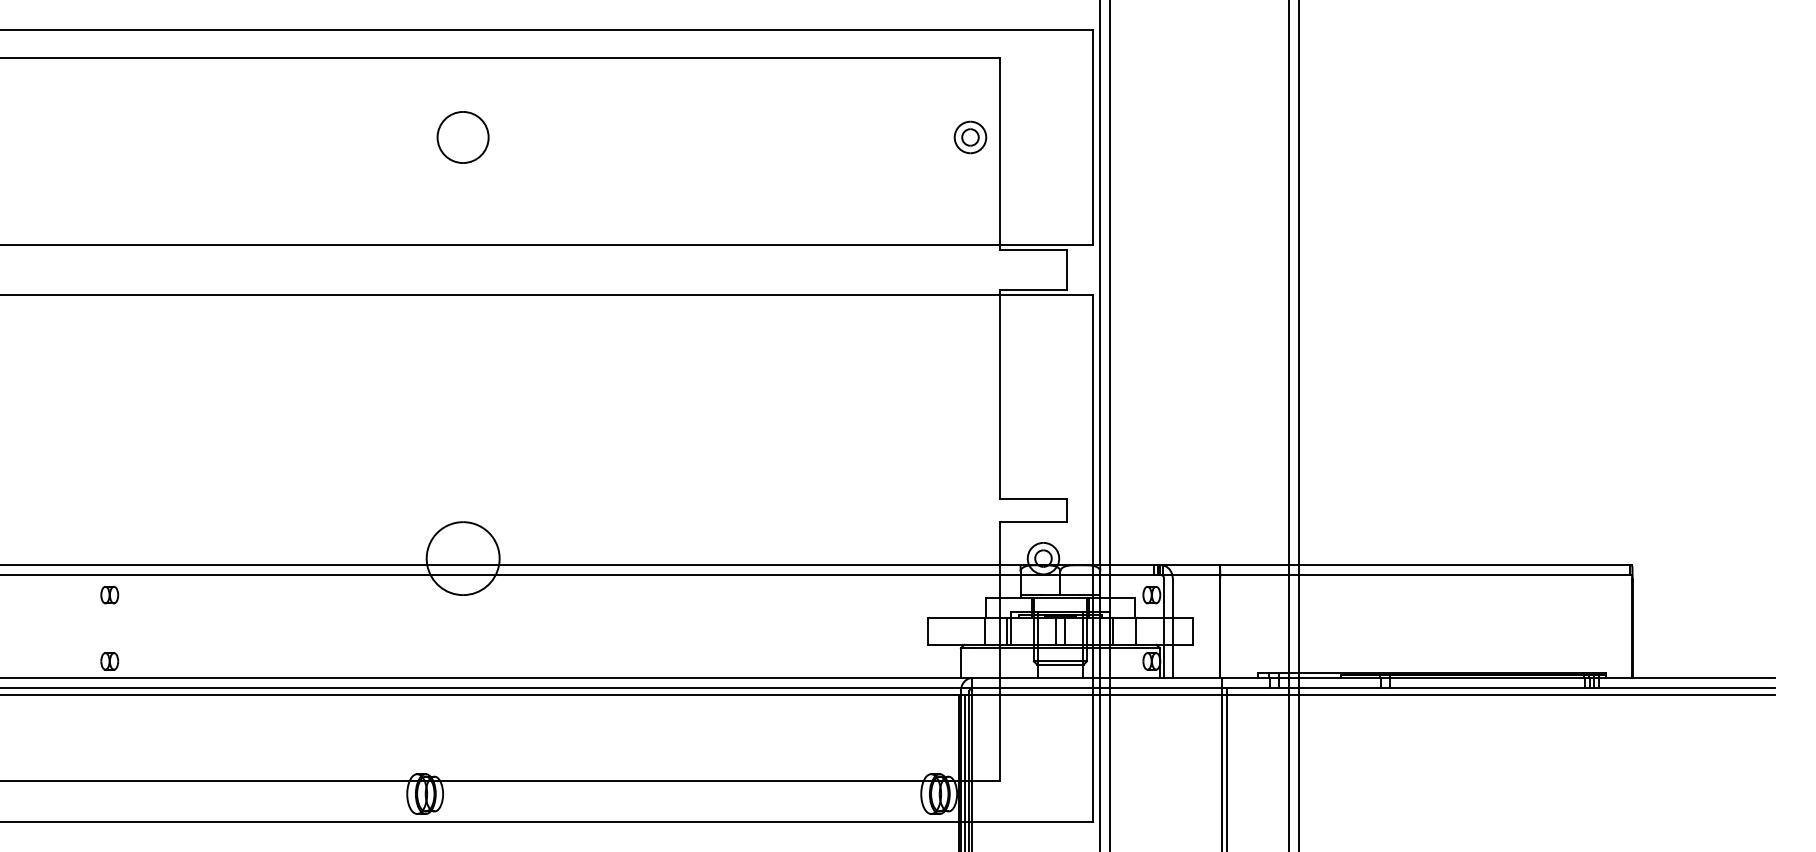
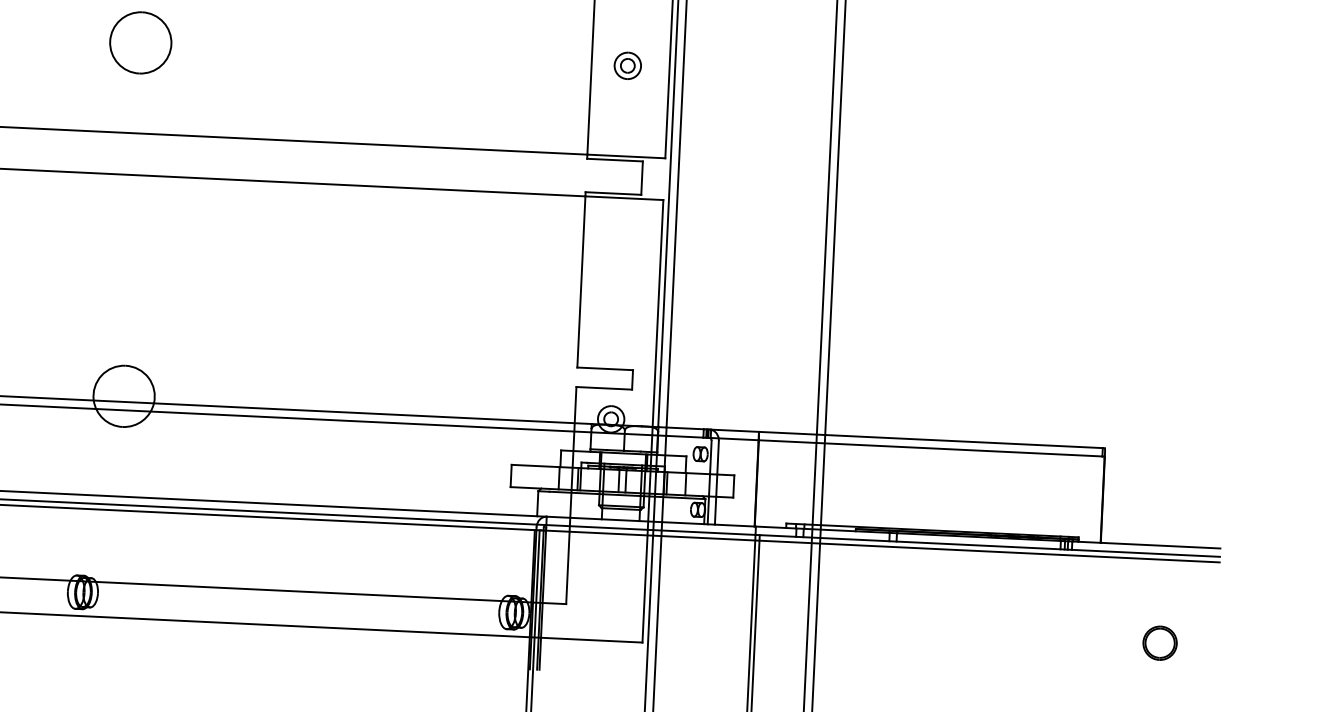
part: (462, 137) -> (140, 42), size x1.43
part: (970, 137) -> (627, 65), moved
part: (1708, 793) -> (1160, 642), added

